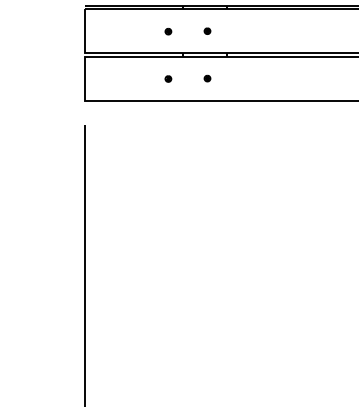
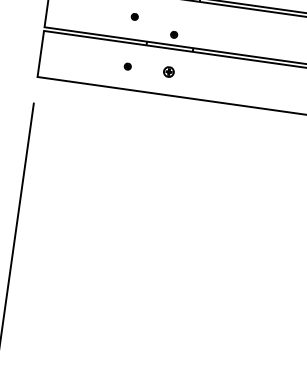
part: (207, 30) -> (174, 34), moved
part: (207, 78) -> (168, 71), size x1.6

